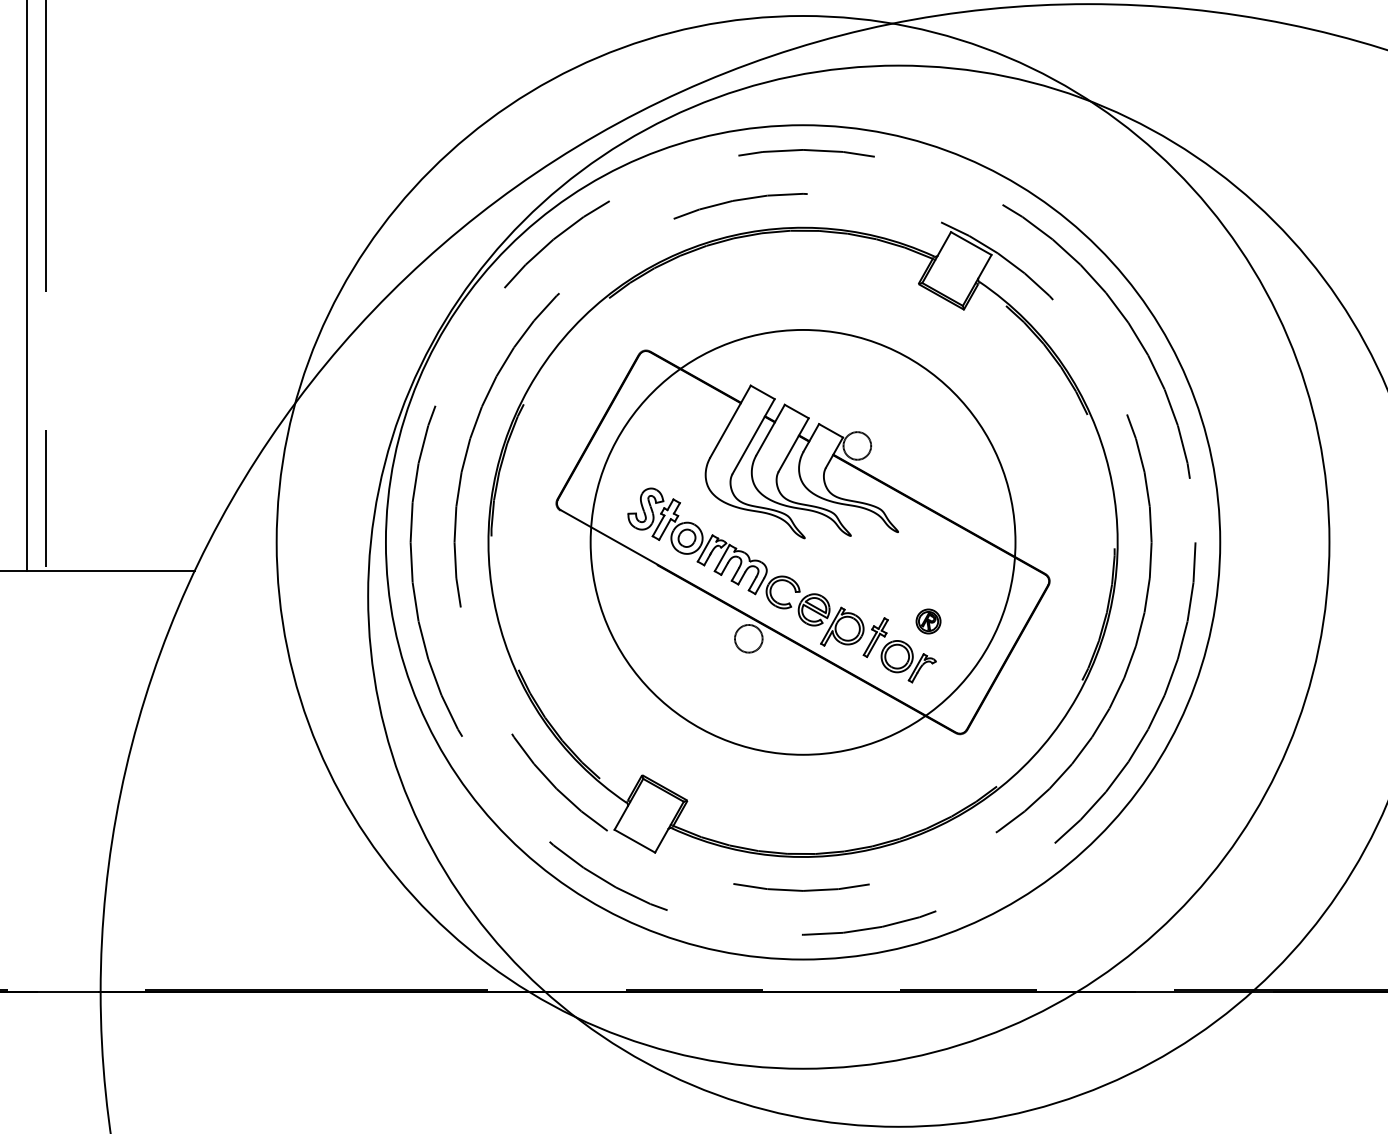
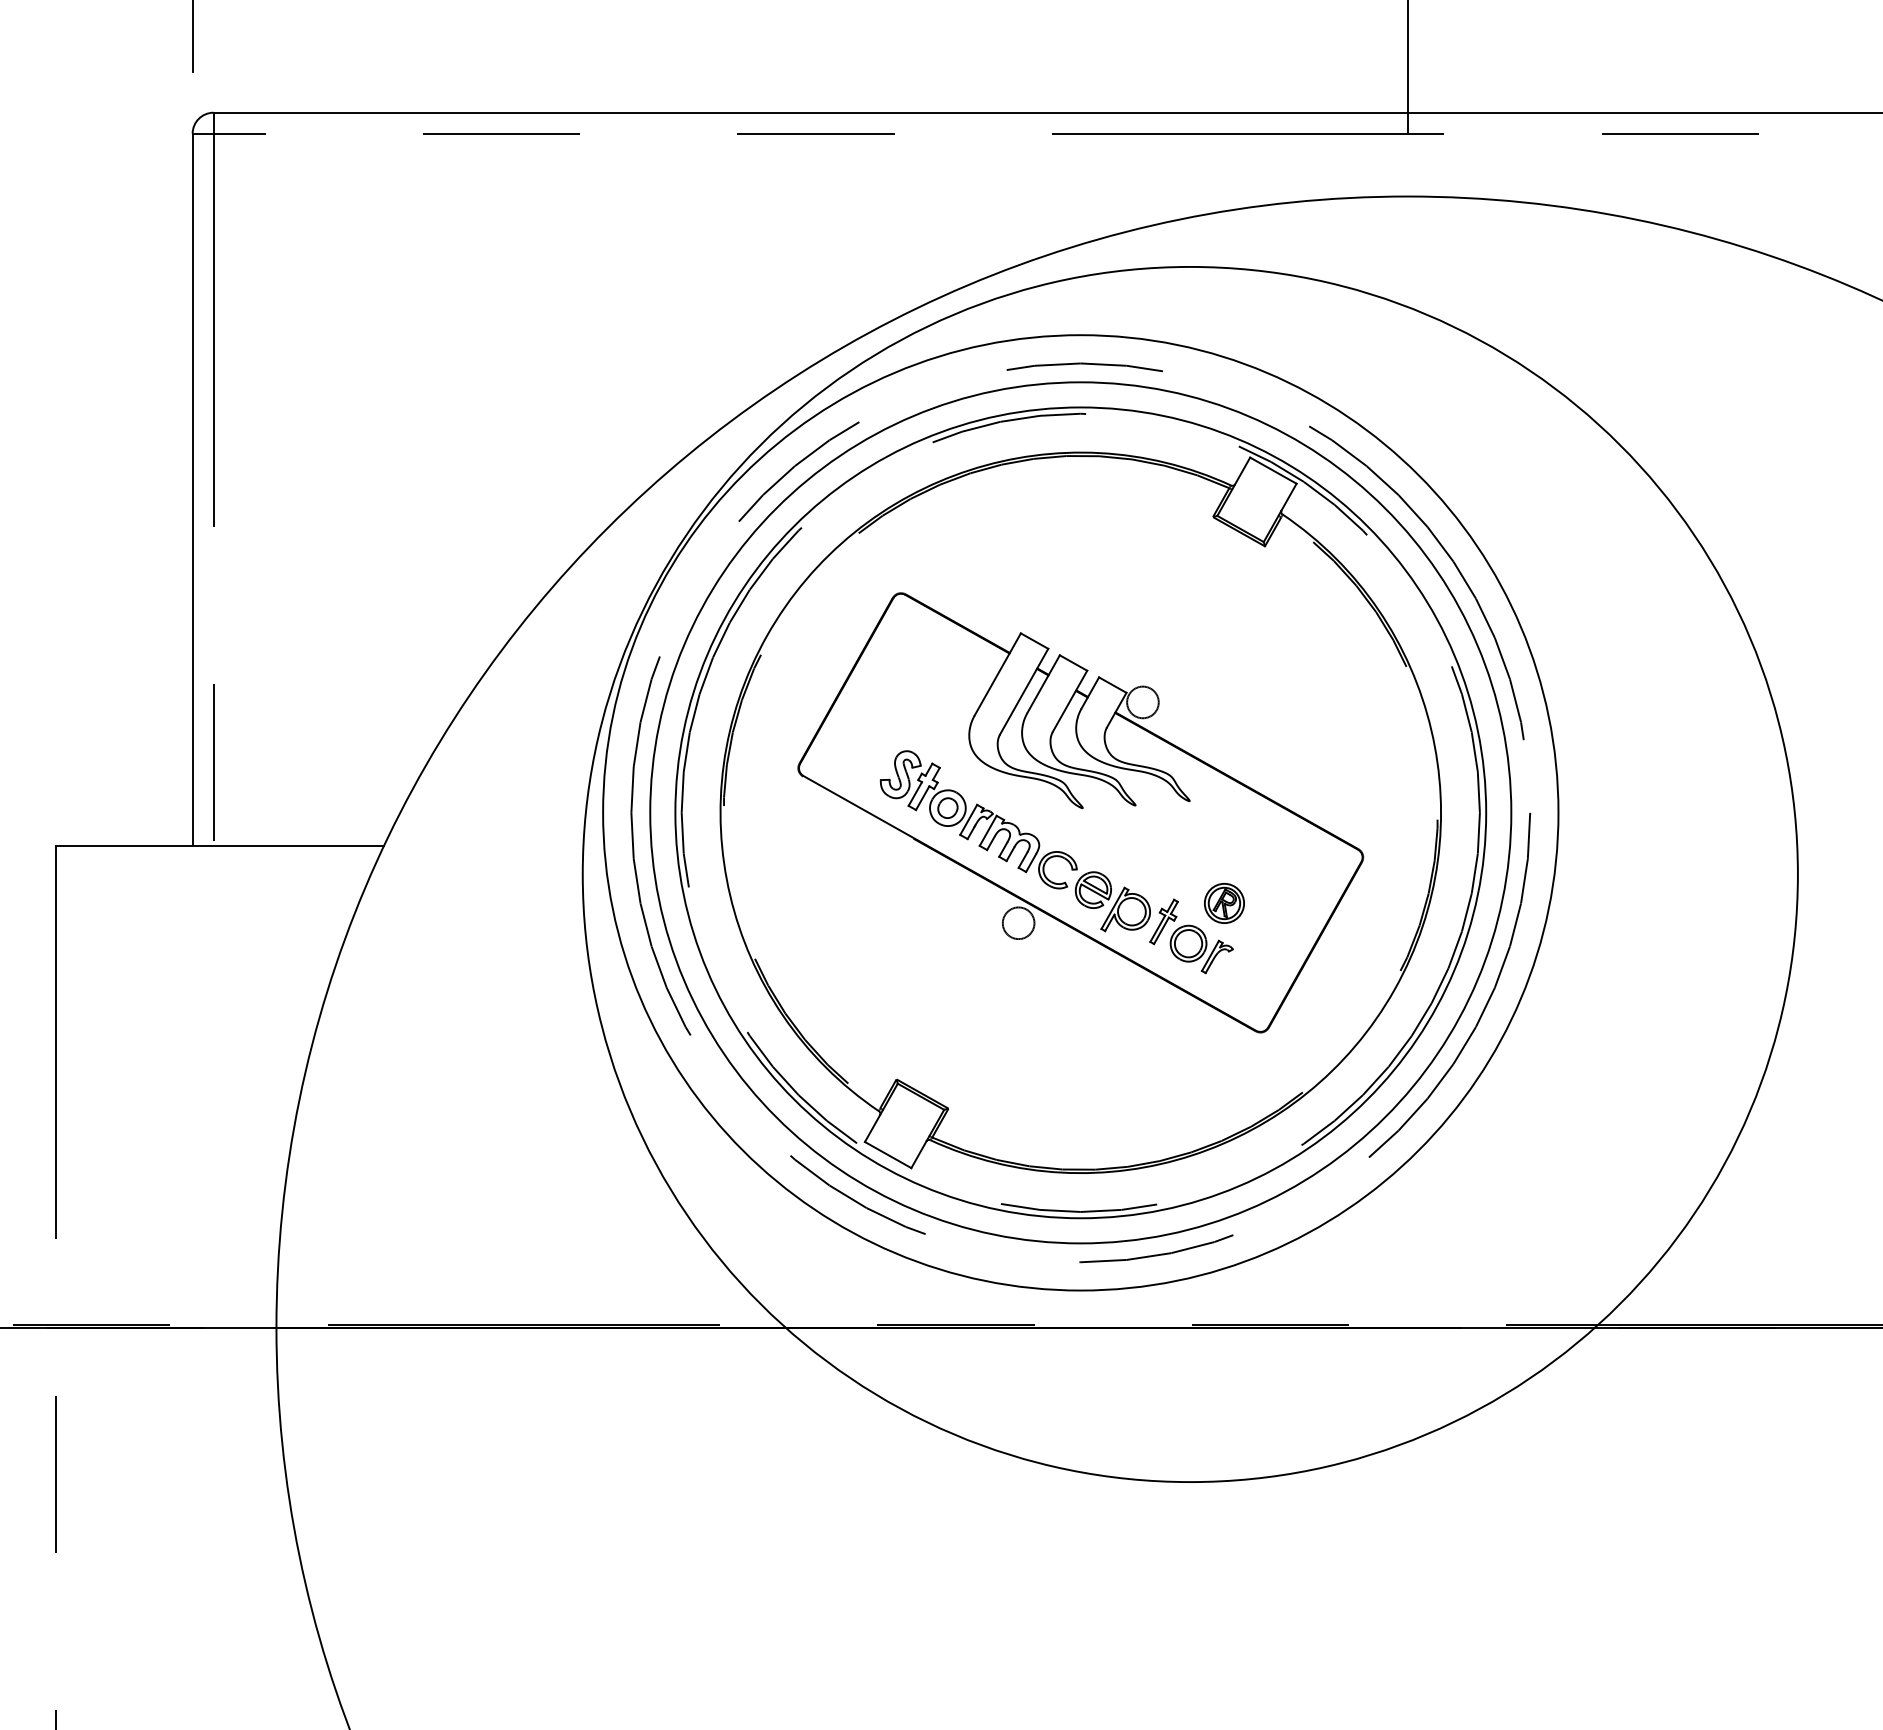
circle: (802, 542) -> (1080, 812), size x0.71
circle: (802, 542) -> (1080, 812), size x1.67
part: (928, 621) -> (1224, 903), size x1.43

